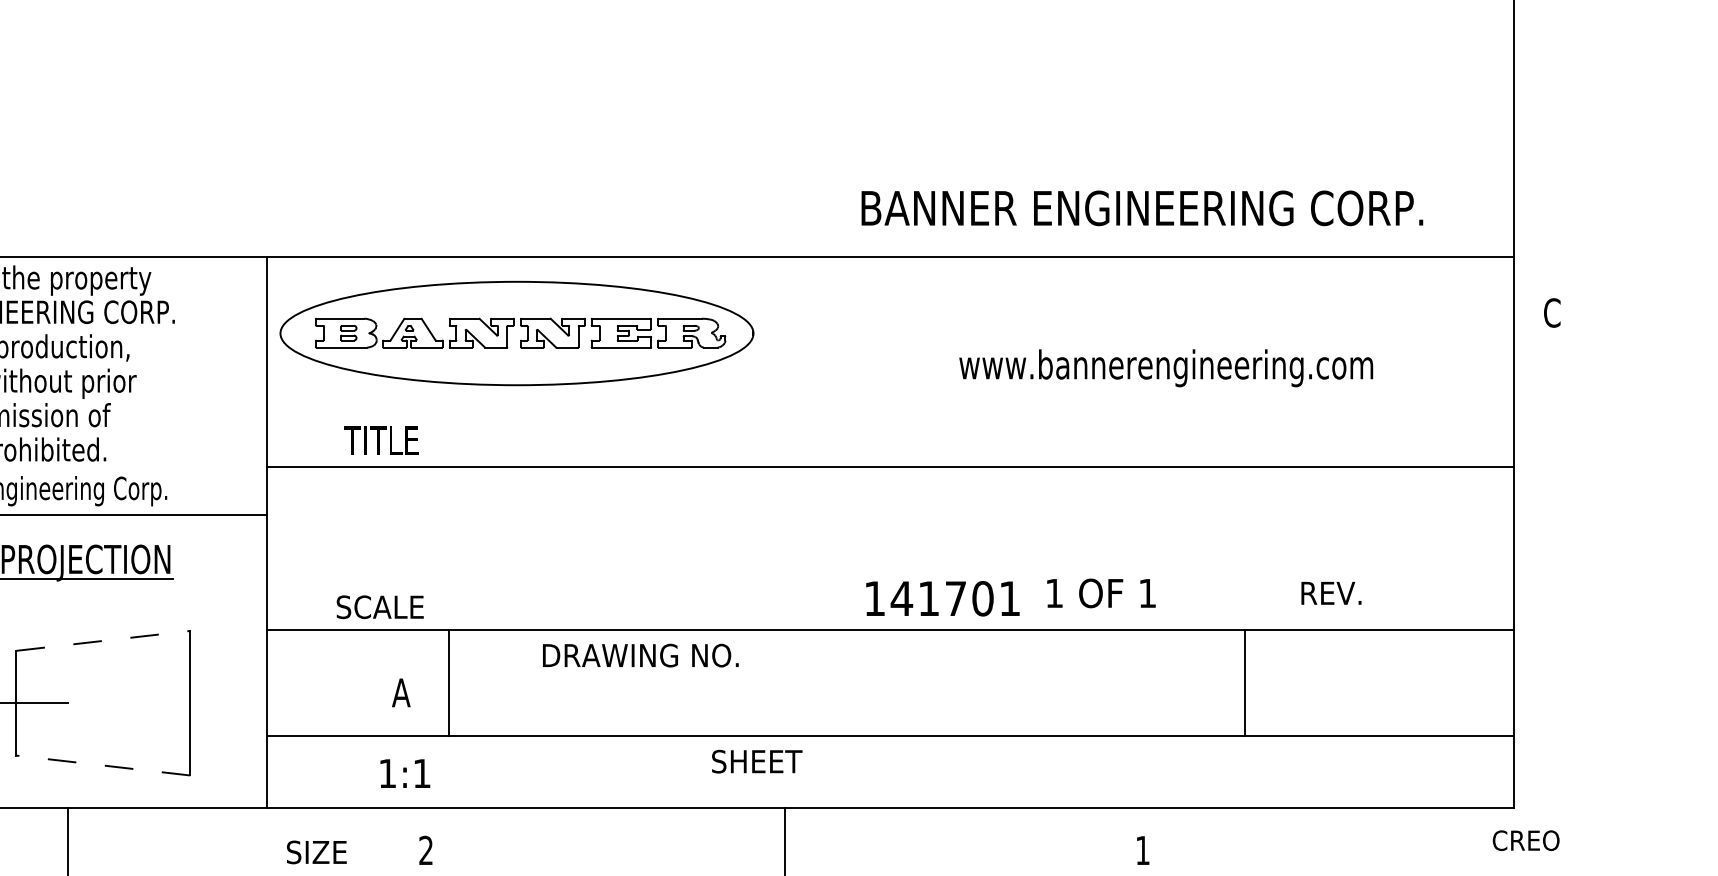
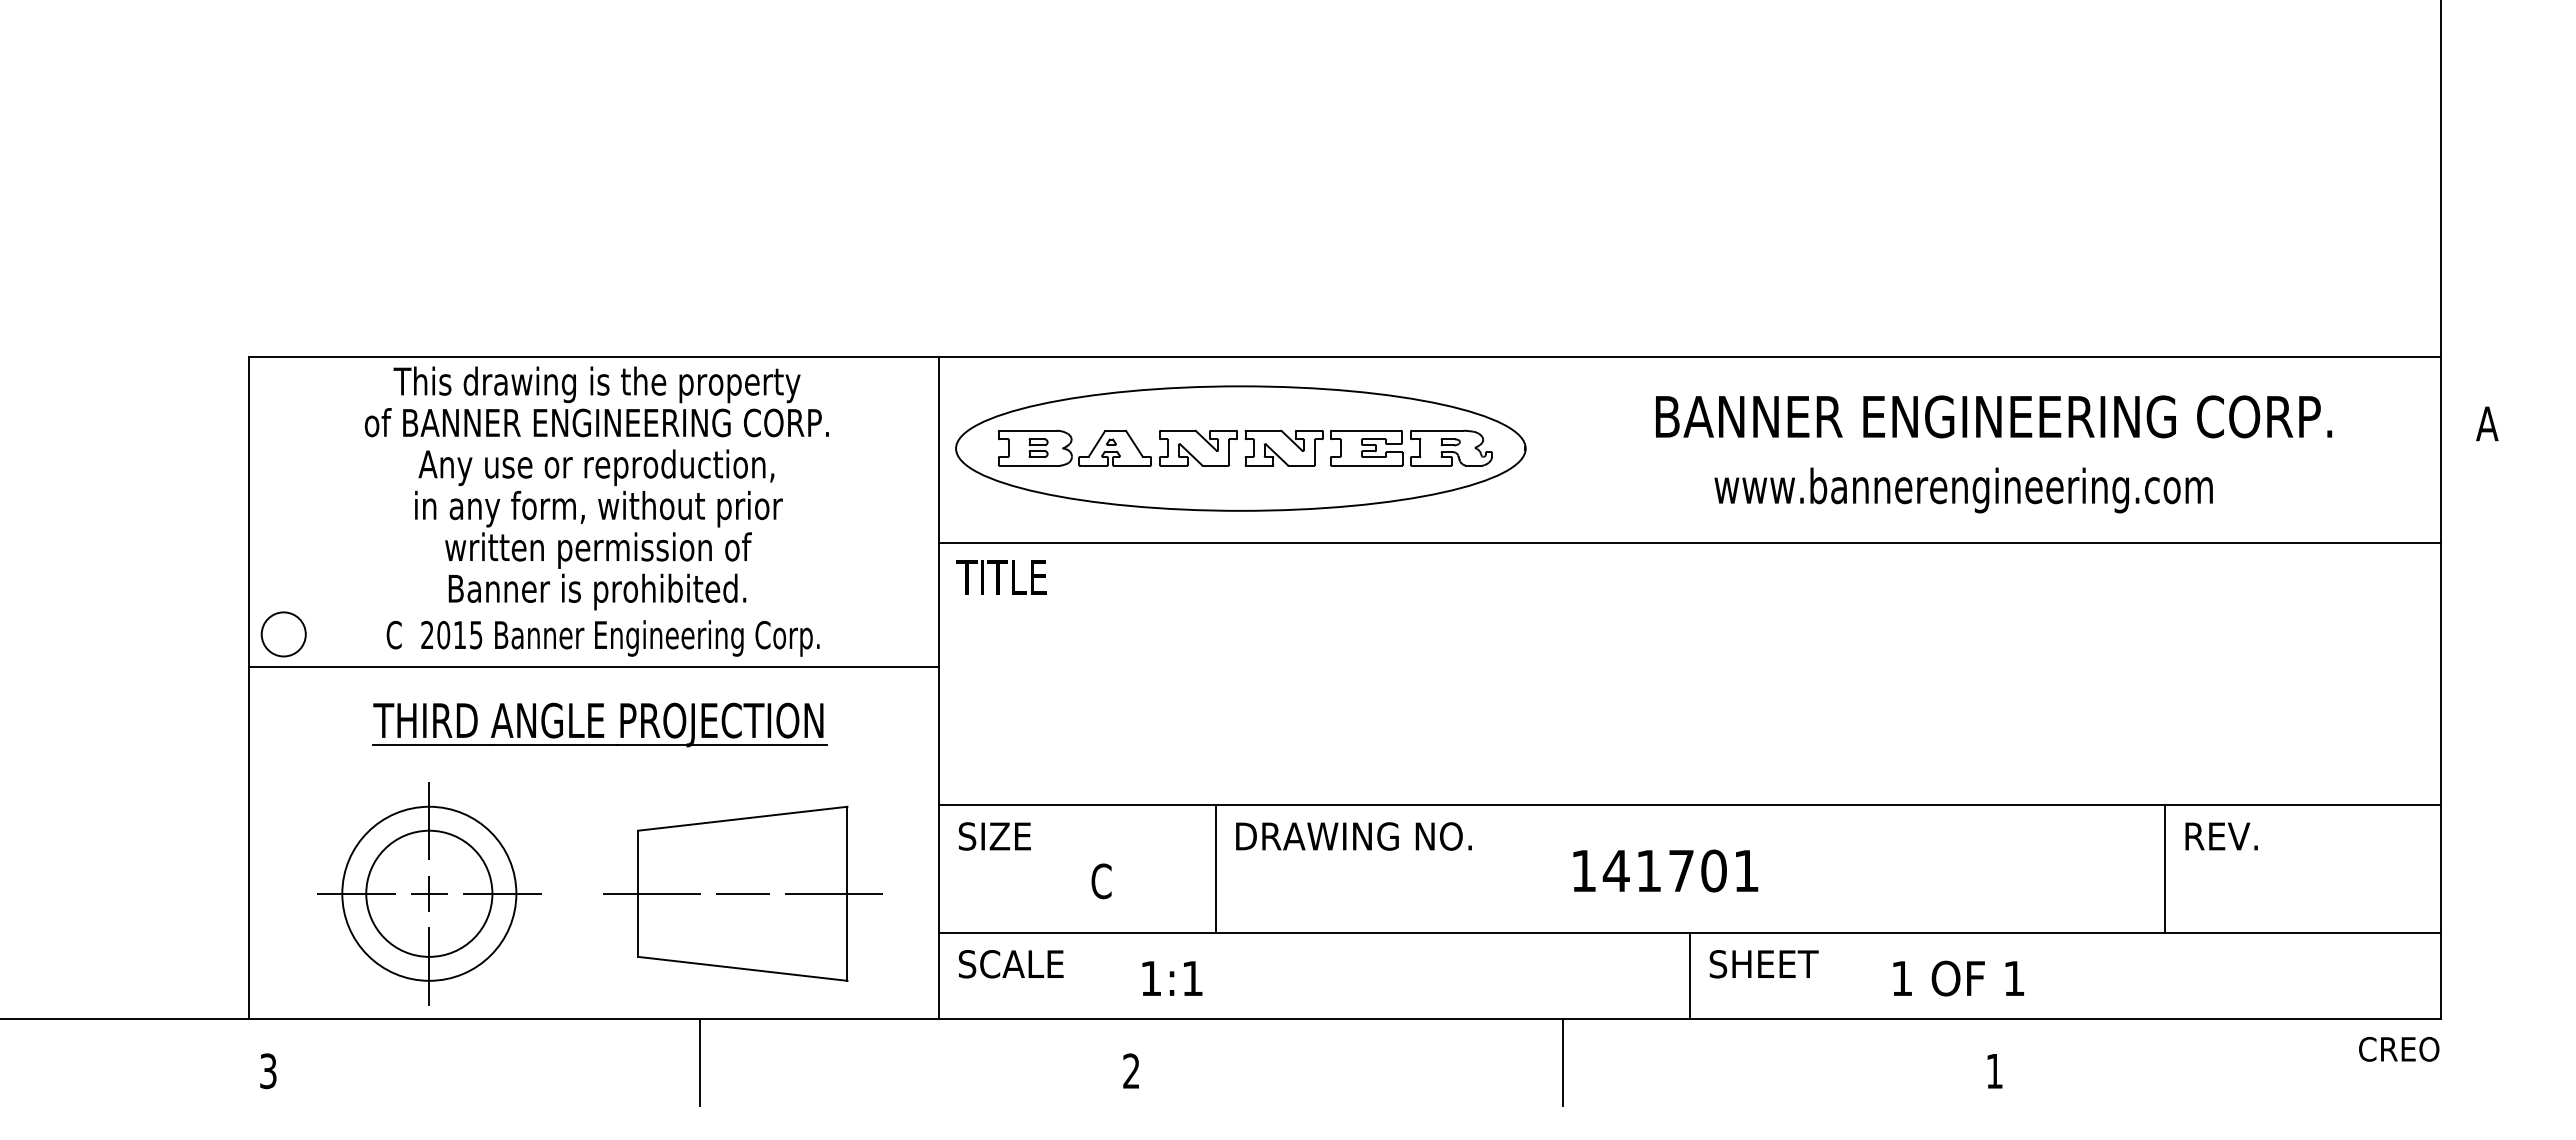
text: (1142, 208) -> (1994, 416), moved
text: (1552, 312) -> (2487, 423), C -> A
text: (1166, 368) -> (1963, 490), moved
text: (381, 440) -> (1001, 577), moved
line: (890, 467) -> (1690, 543), moved
text: (1101, 593) -> (1958, 978), moved
text: (1331, 593) -> (2221, 836), moved
text: (942, 598) -> (1665, 870), moved
text: (379, 607) -> (1010, 964), moved
line: (103, 640) -> (743, 818), dashed -> solid
text: (640, 655) -> (1353, 836), moved
line: (448, 683) -> (1215, 869), moved
line: (1244, 683) -> (2164, 869), moved
text: (401, 692) -> (1101, 881), A -> C
line: (103, 702) -> (742, 893), added
line: (178, 702) -> (833, 893), added
text: (756, 761) -> (1763, 964), moved
line: (103, 765) -> (742, 968), dashed -> solid
line: (890, 771) -> (1690, 976), added
text: (405, 773) -> (1172, 978), moved
text: (1526, 839) -> (2399, 1048), moved
text: (316, 852) -> (994, 836), moved

